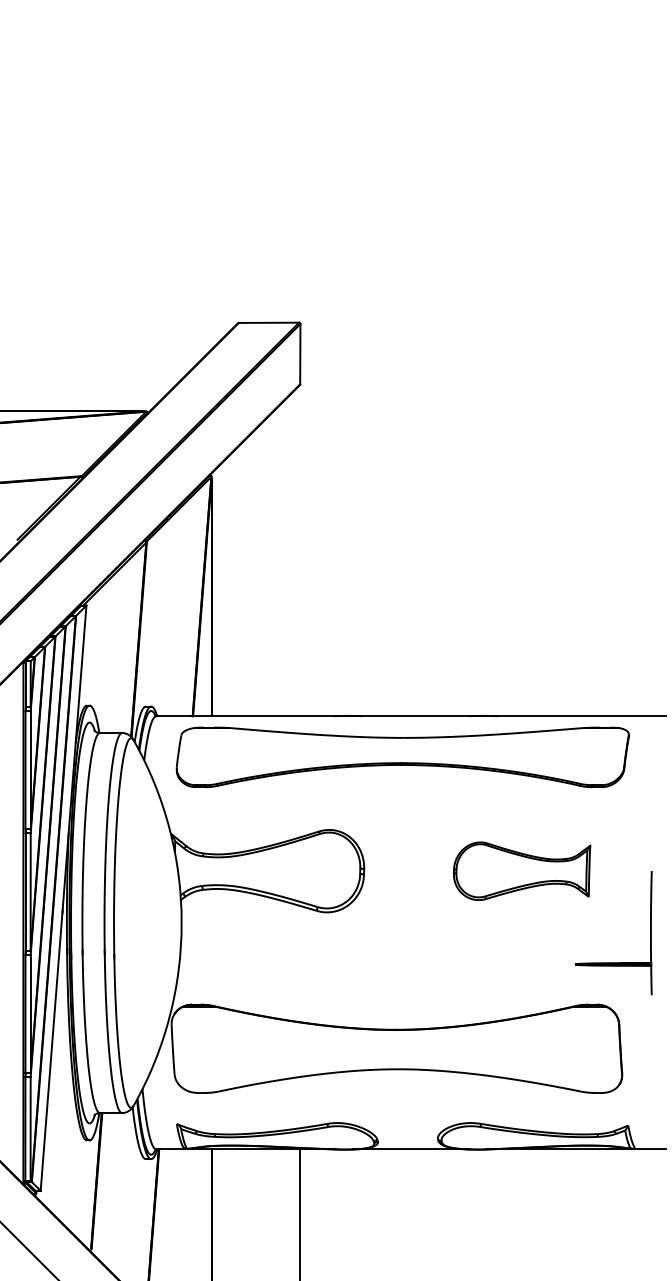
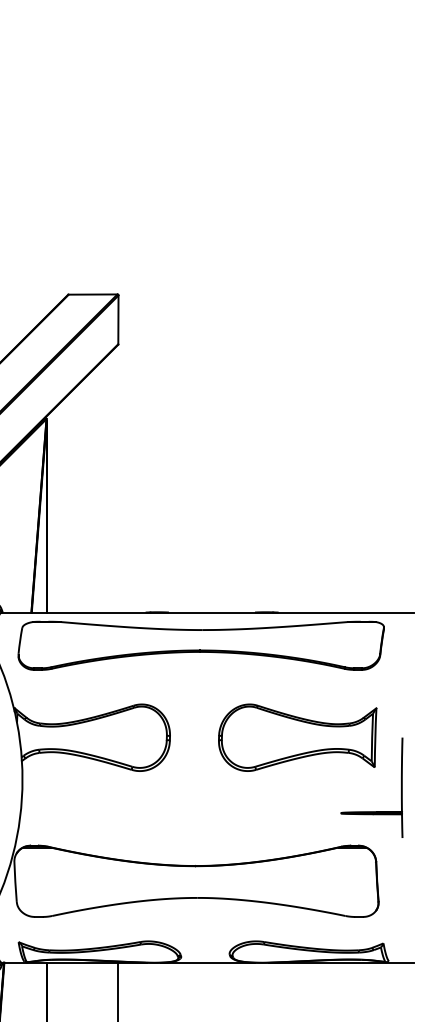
part: (521, 871) -> (297, 738), size x1.43

